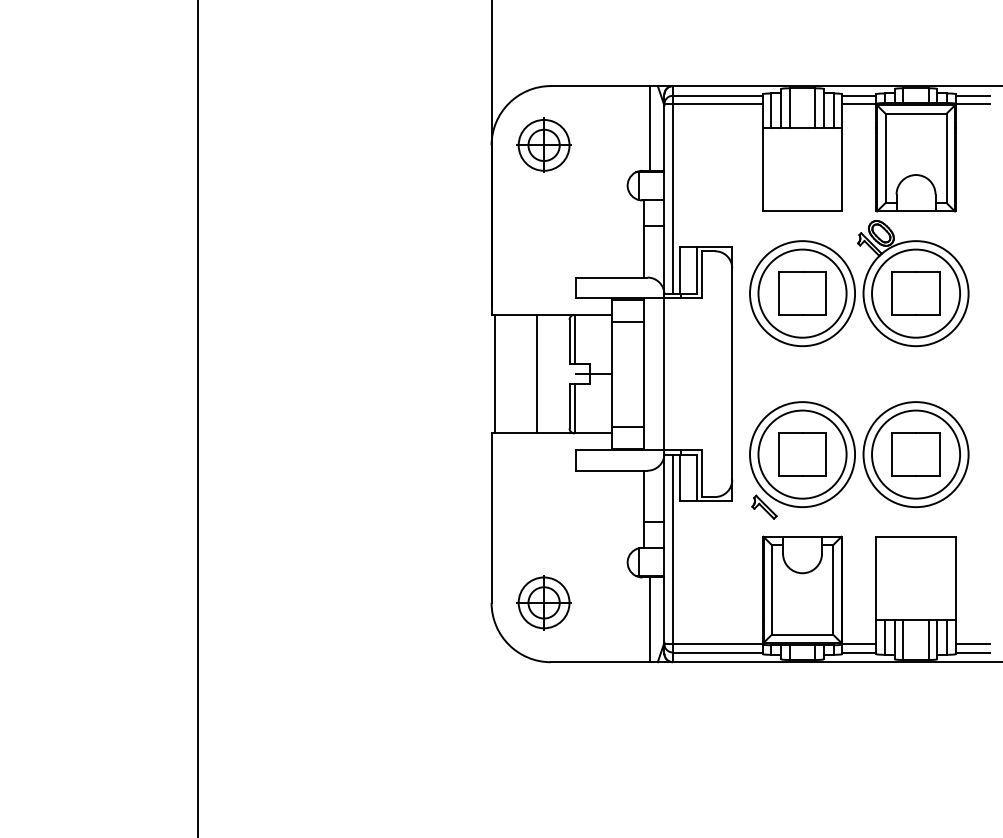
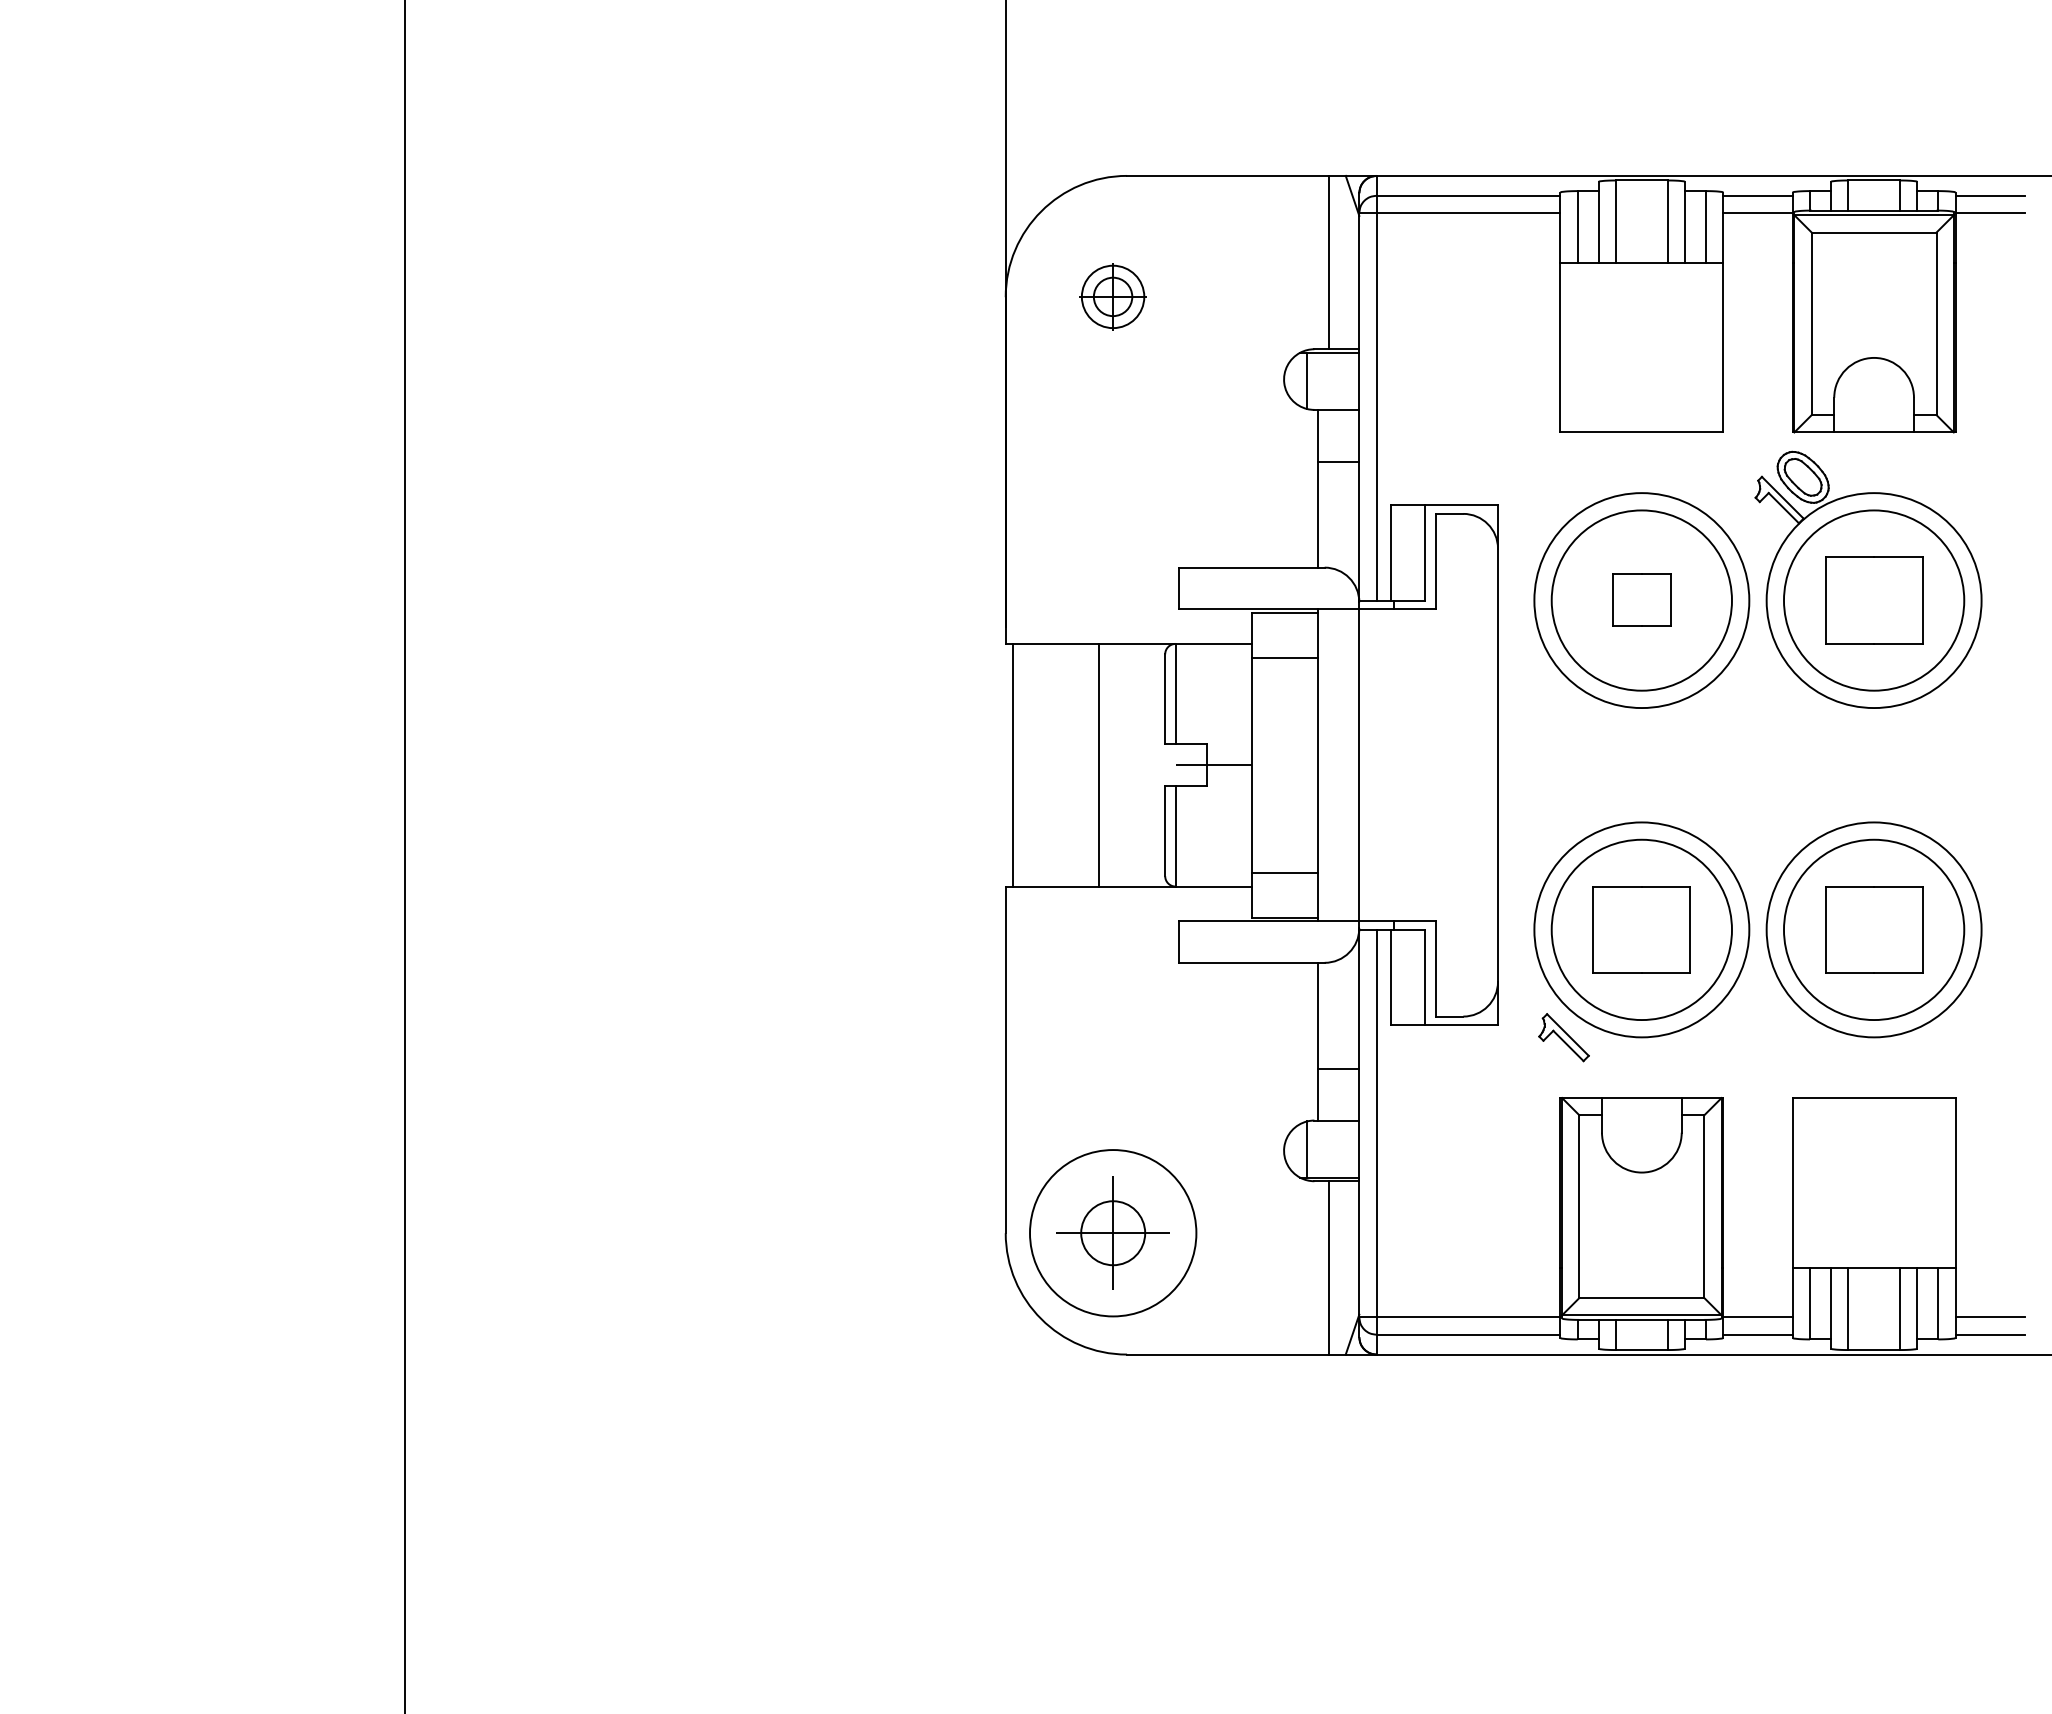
part: (543, 144) -> (1111, 295), size x0.6
part: (802, 293) -> (1641, 600), size x0.6
circle: (543, 602) -> (1111, 1232), size x1.6

